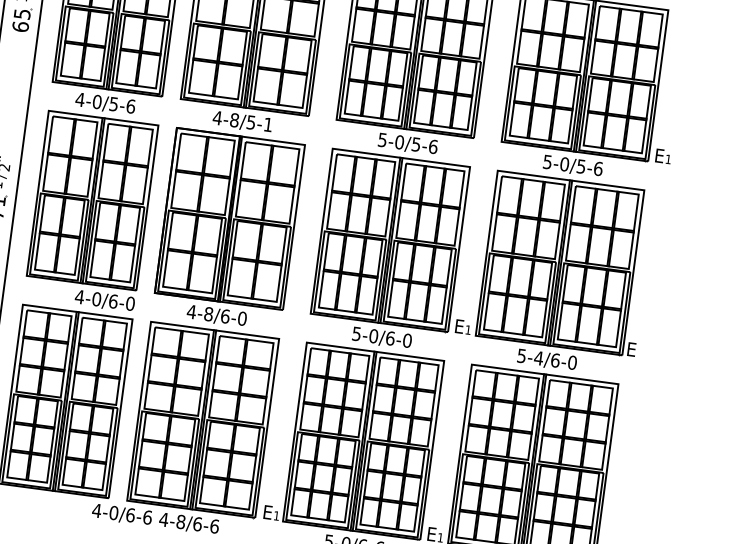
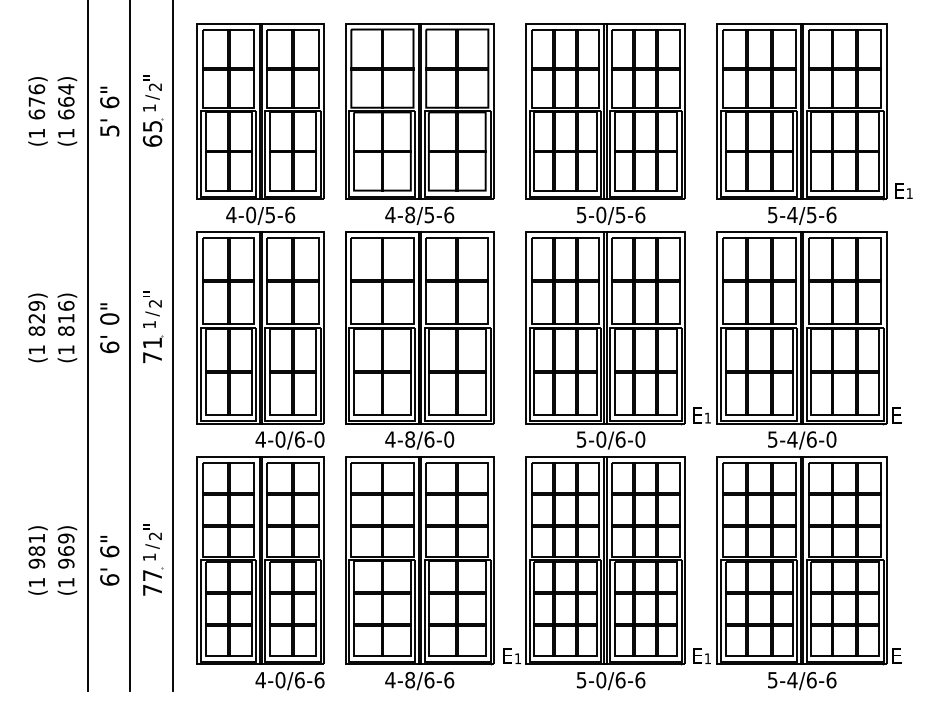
text: (268, 124) -> (449, 214), 4-8/5-1 -> 4-8/5-6
text: (564, 163) -> (792, 214), 5-0/5-6 -> 5-4/5-6
text: (121, 515) -> (289, 681), moved

